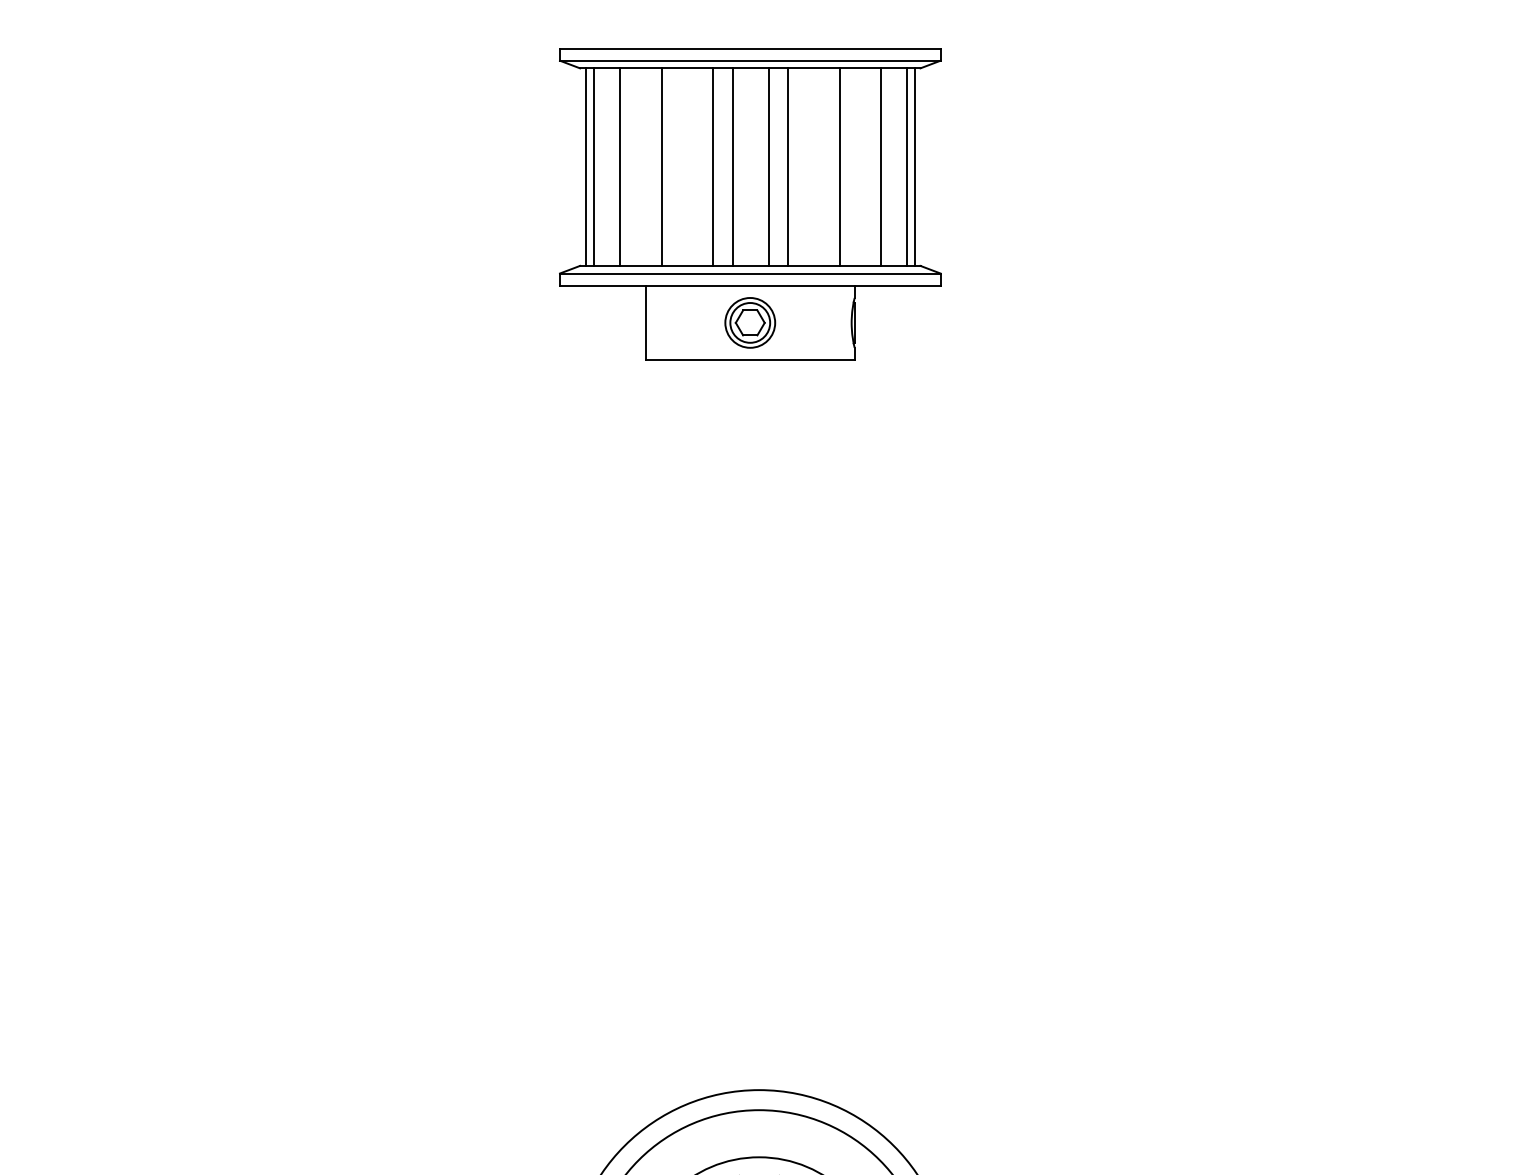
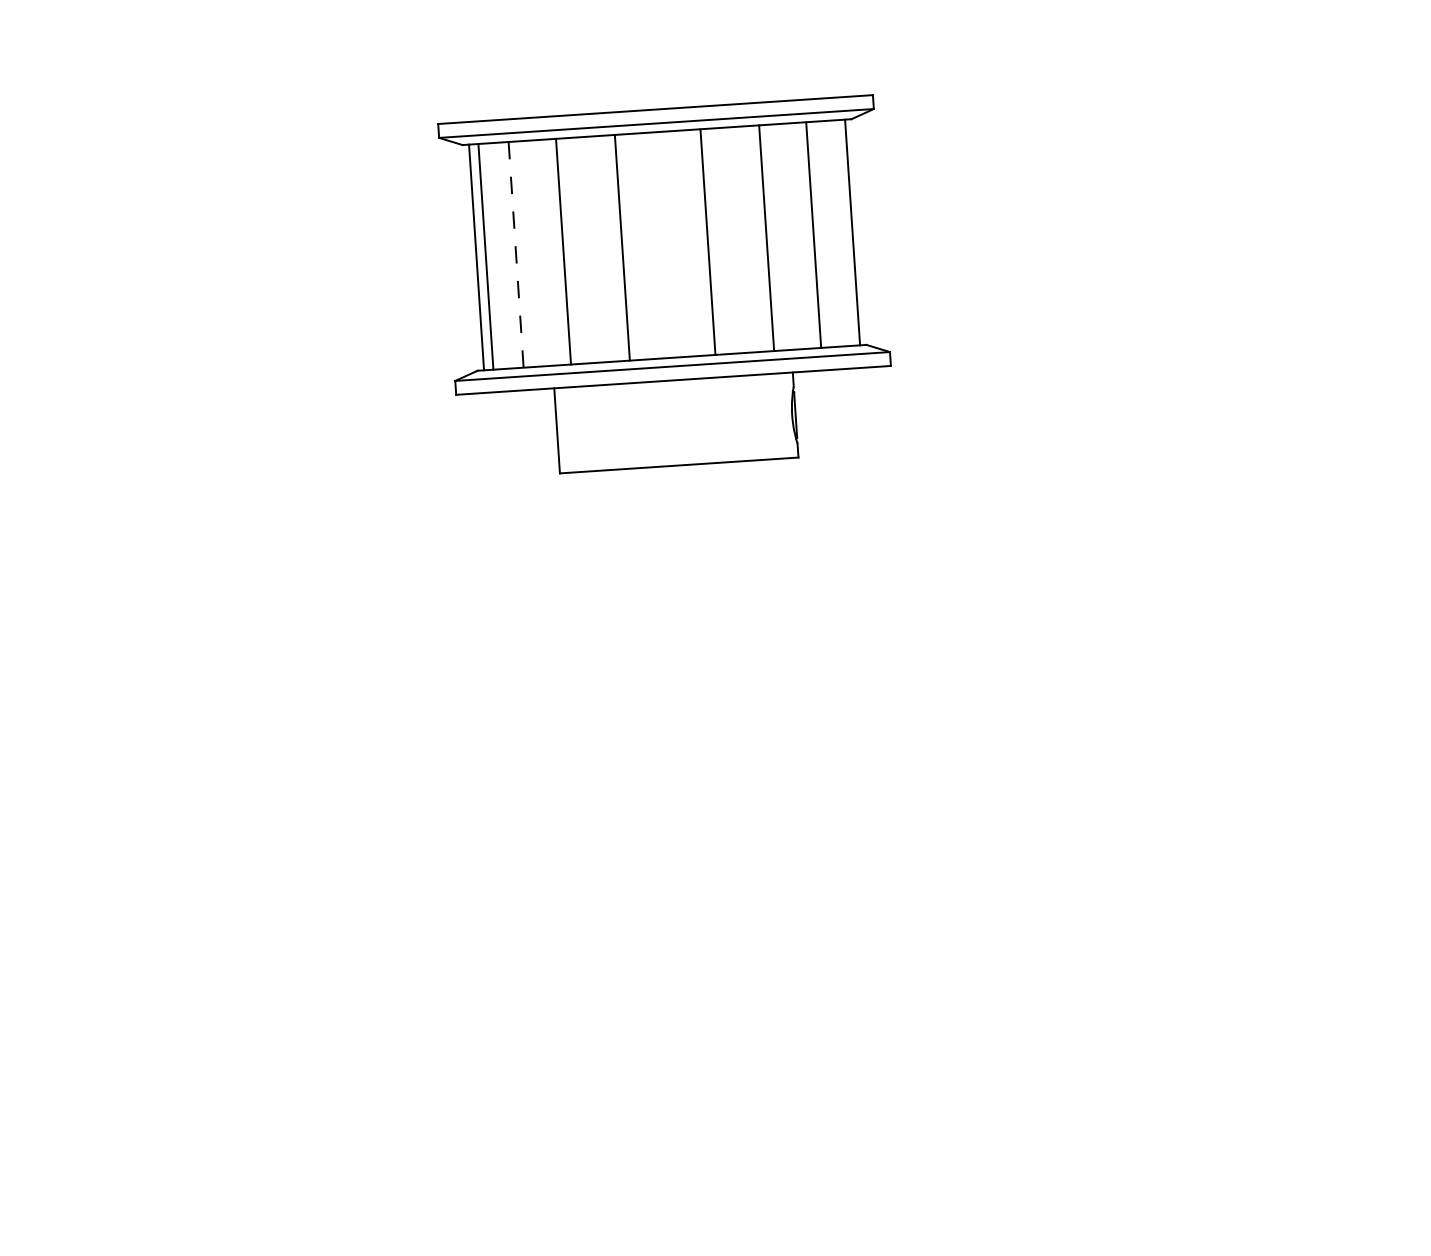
line: (732, 166) -> (644, 245), removed
line: (768, 166) -> (685, 242), removed
line: (906, 166) -> (842, 232), removed
line: (620, 167) -> (516, 255), solid -> dashed
part: (750, 322) -> (676, 422), removed

